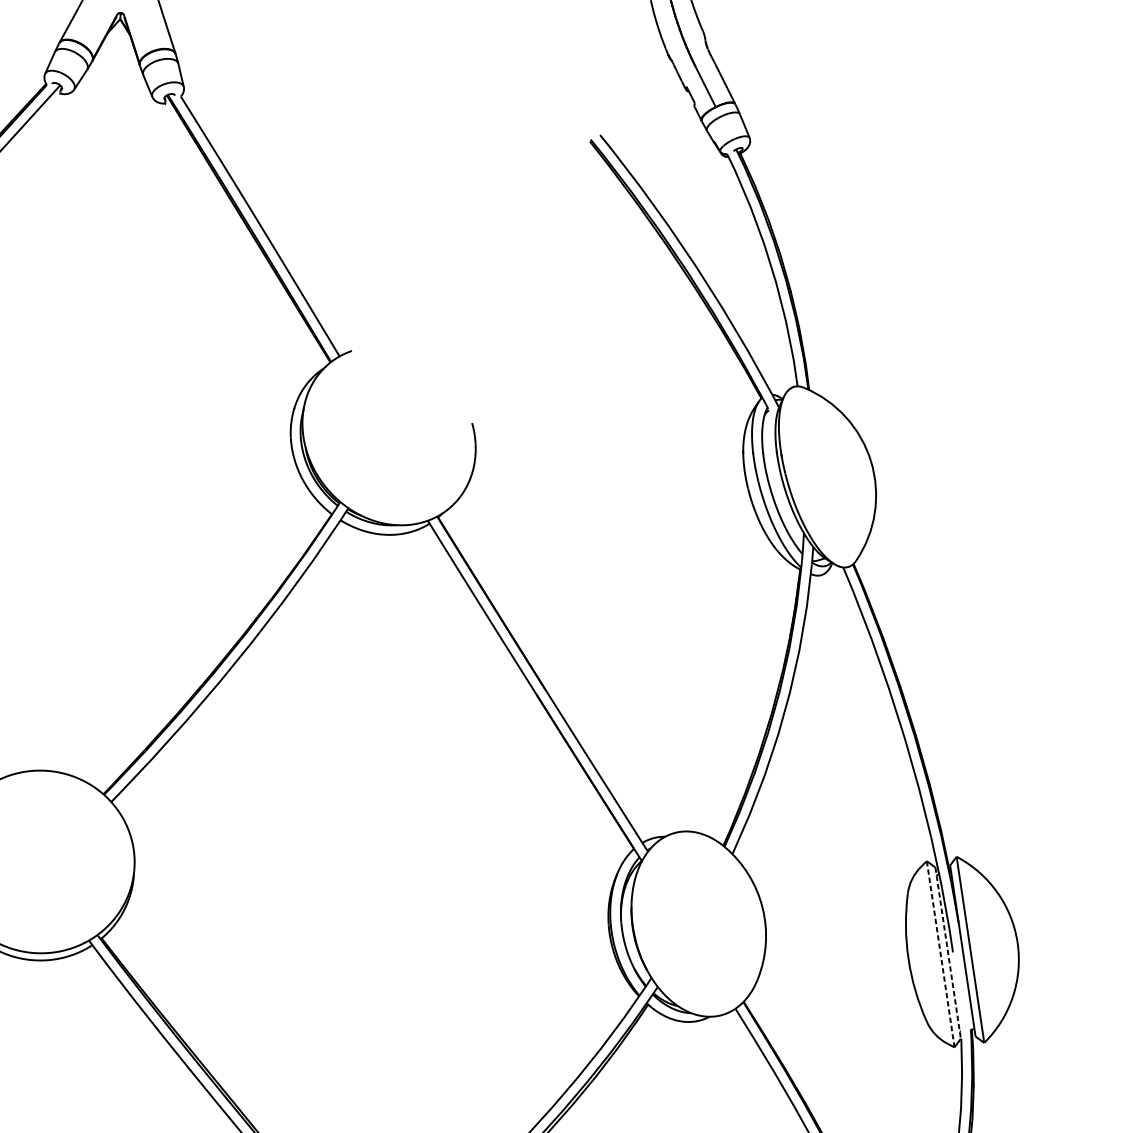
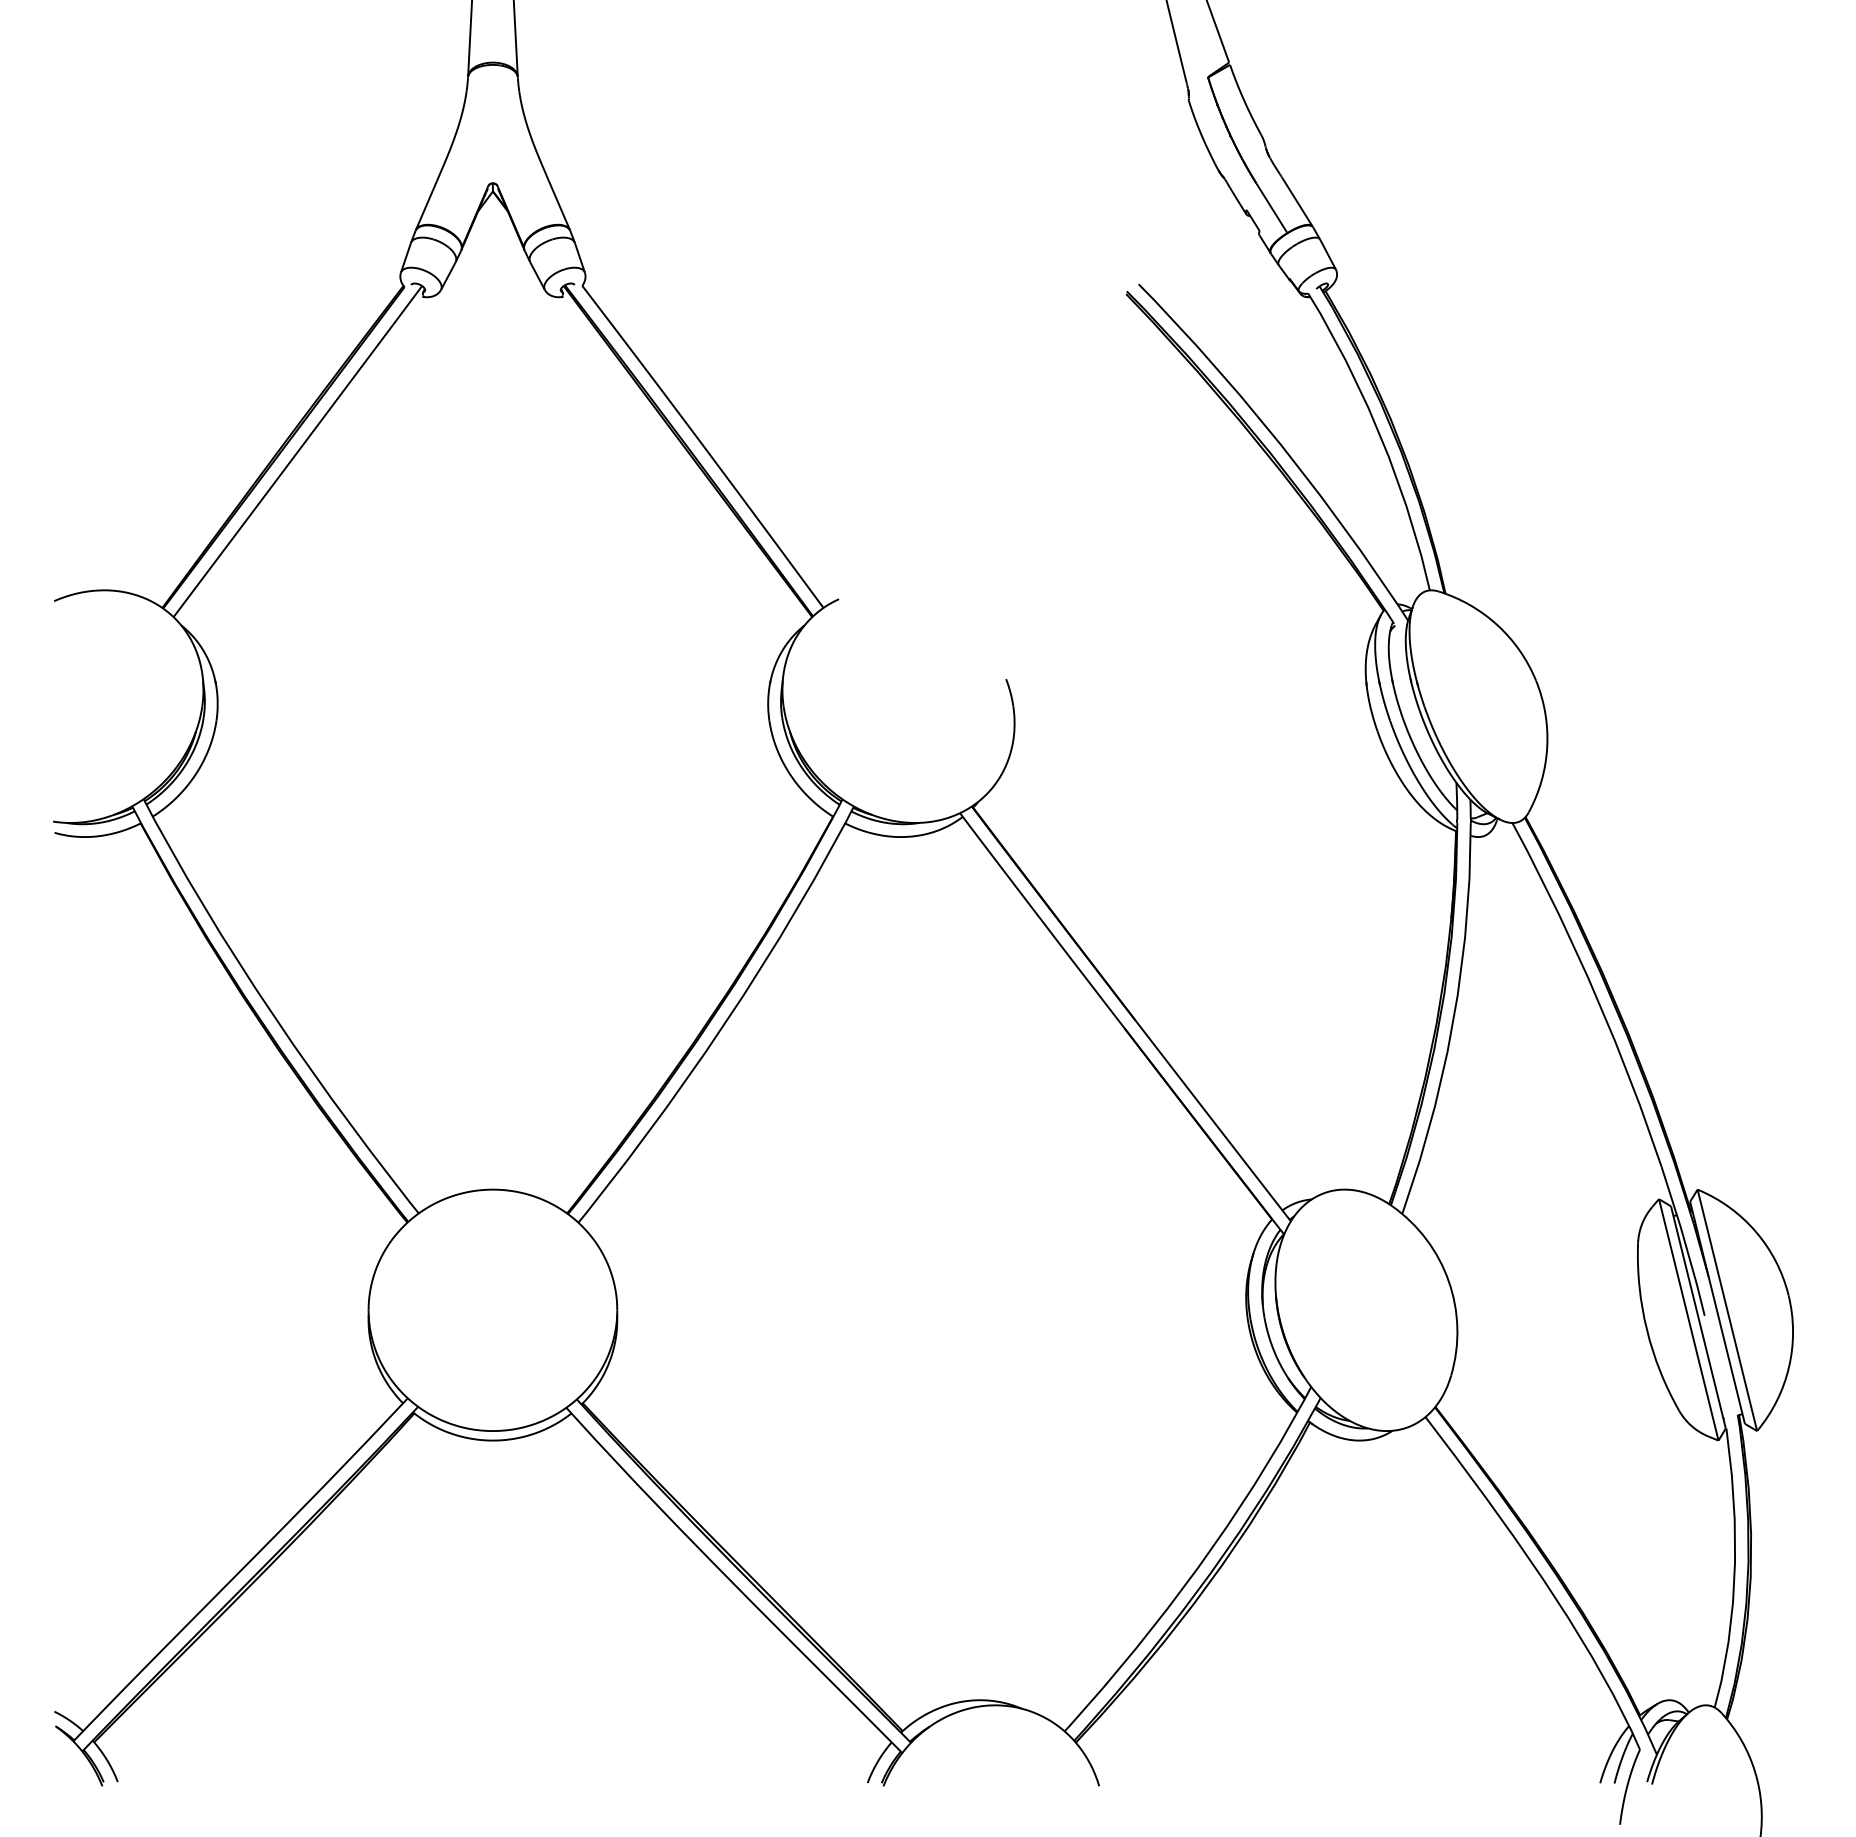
line: (948, 953) -> (1698, 1317), dashed -> solid
line: (940, 954) -> (1688, 1320), dashed -> solid

